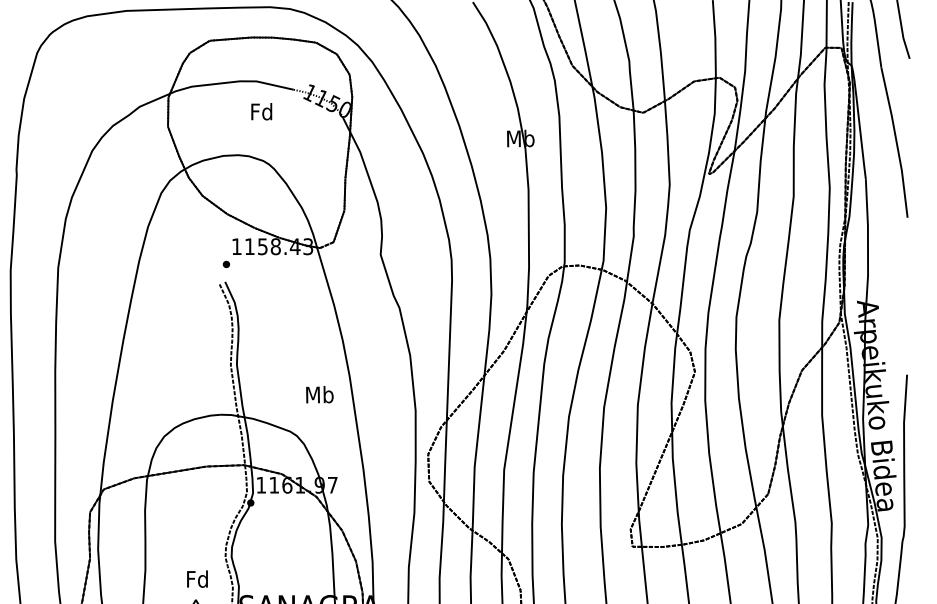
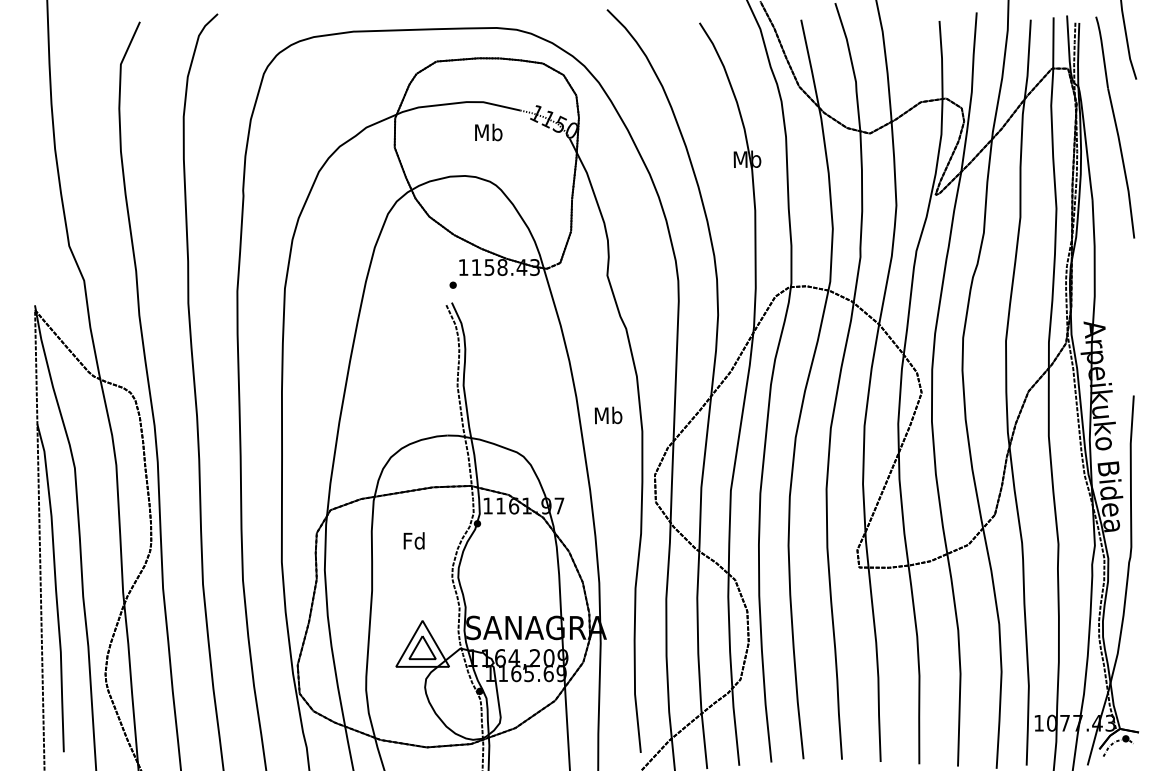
text: (261, 111) -> (488, 132), Fd -> Mb
text: (319, 394) -> (608, 415), moved
text: (196, 578) -> (413, 540), moved

